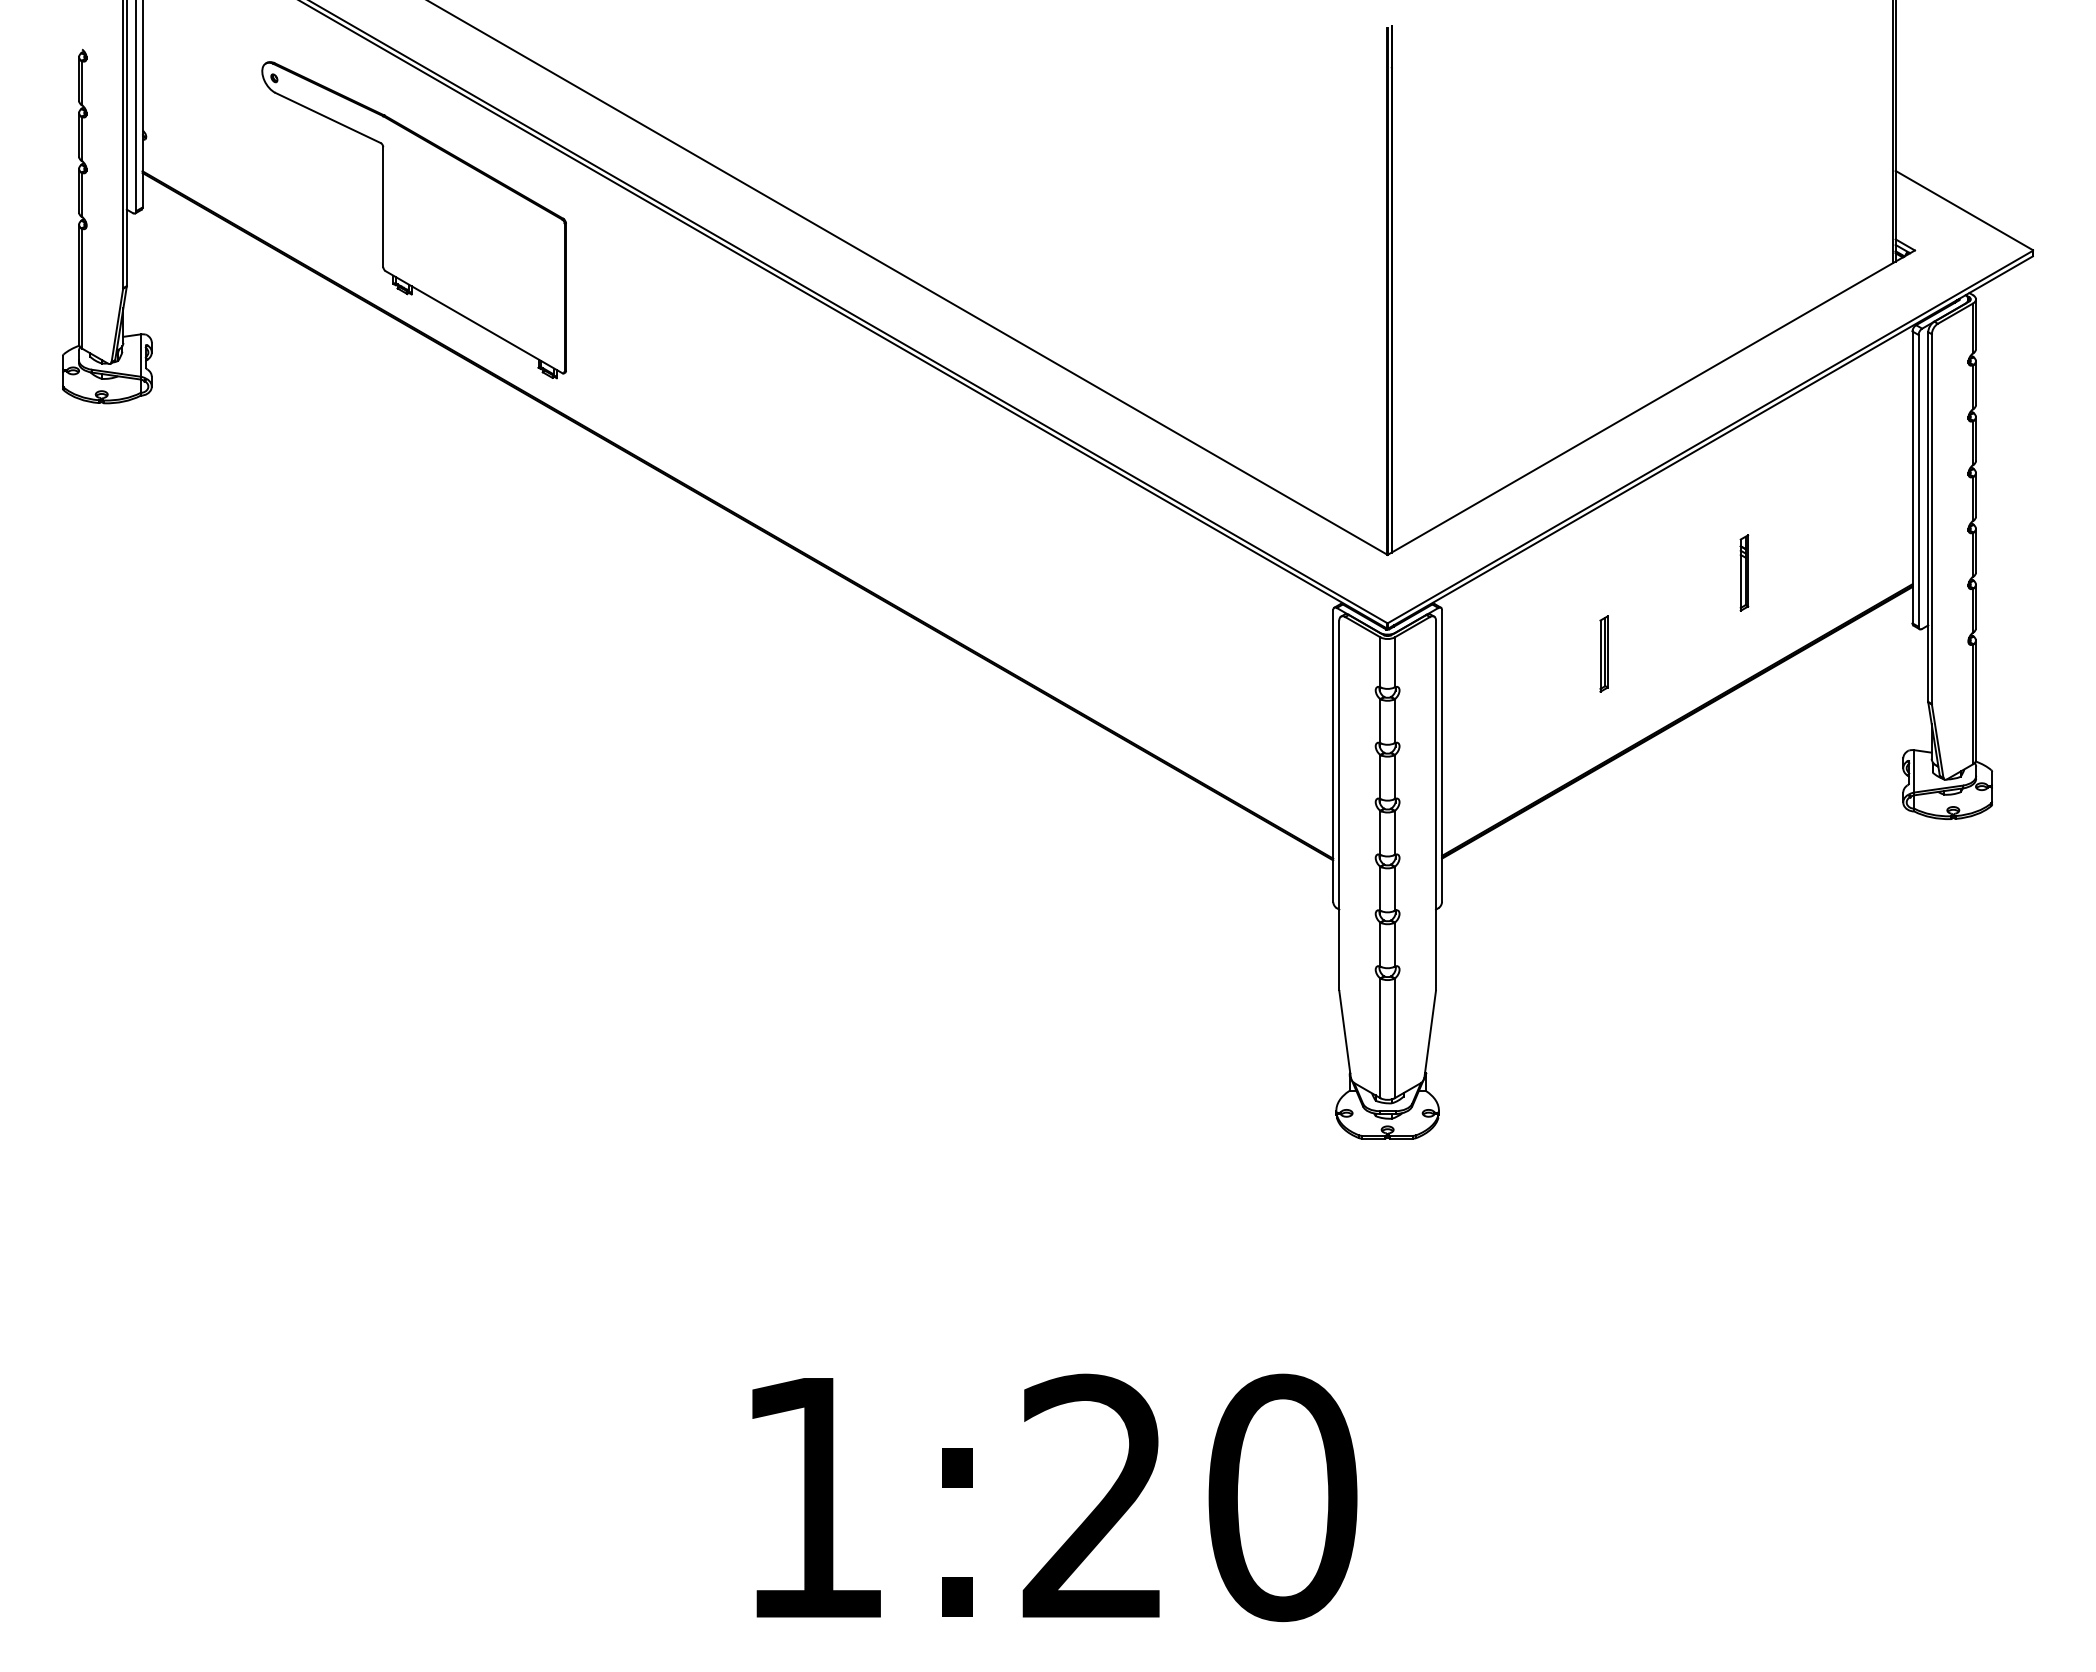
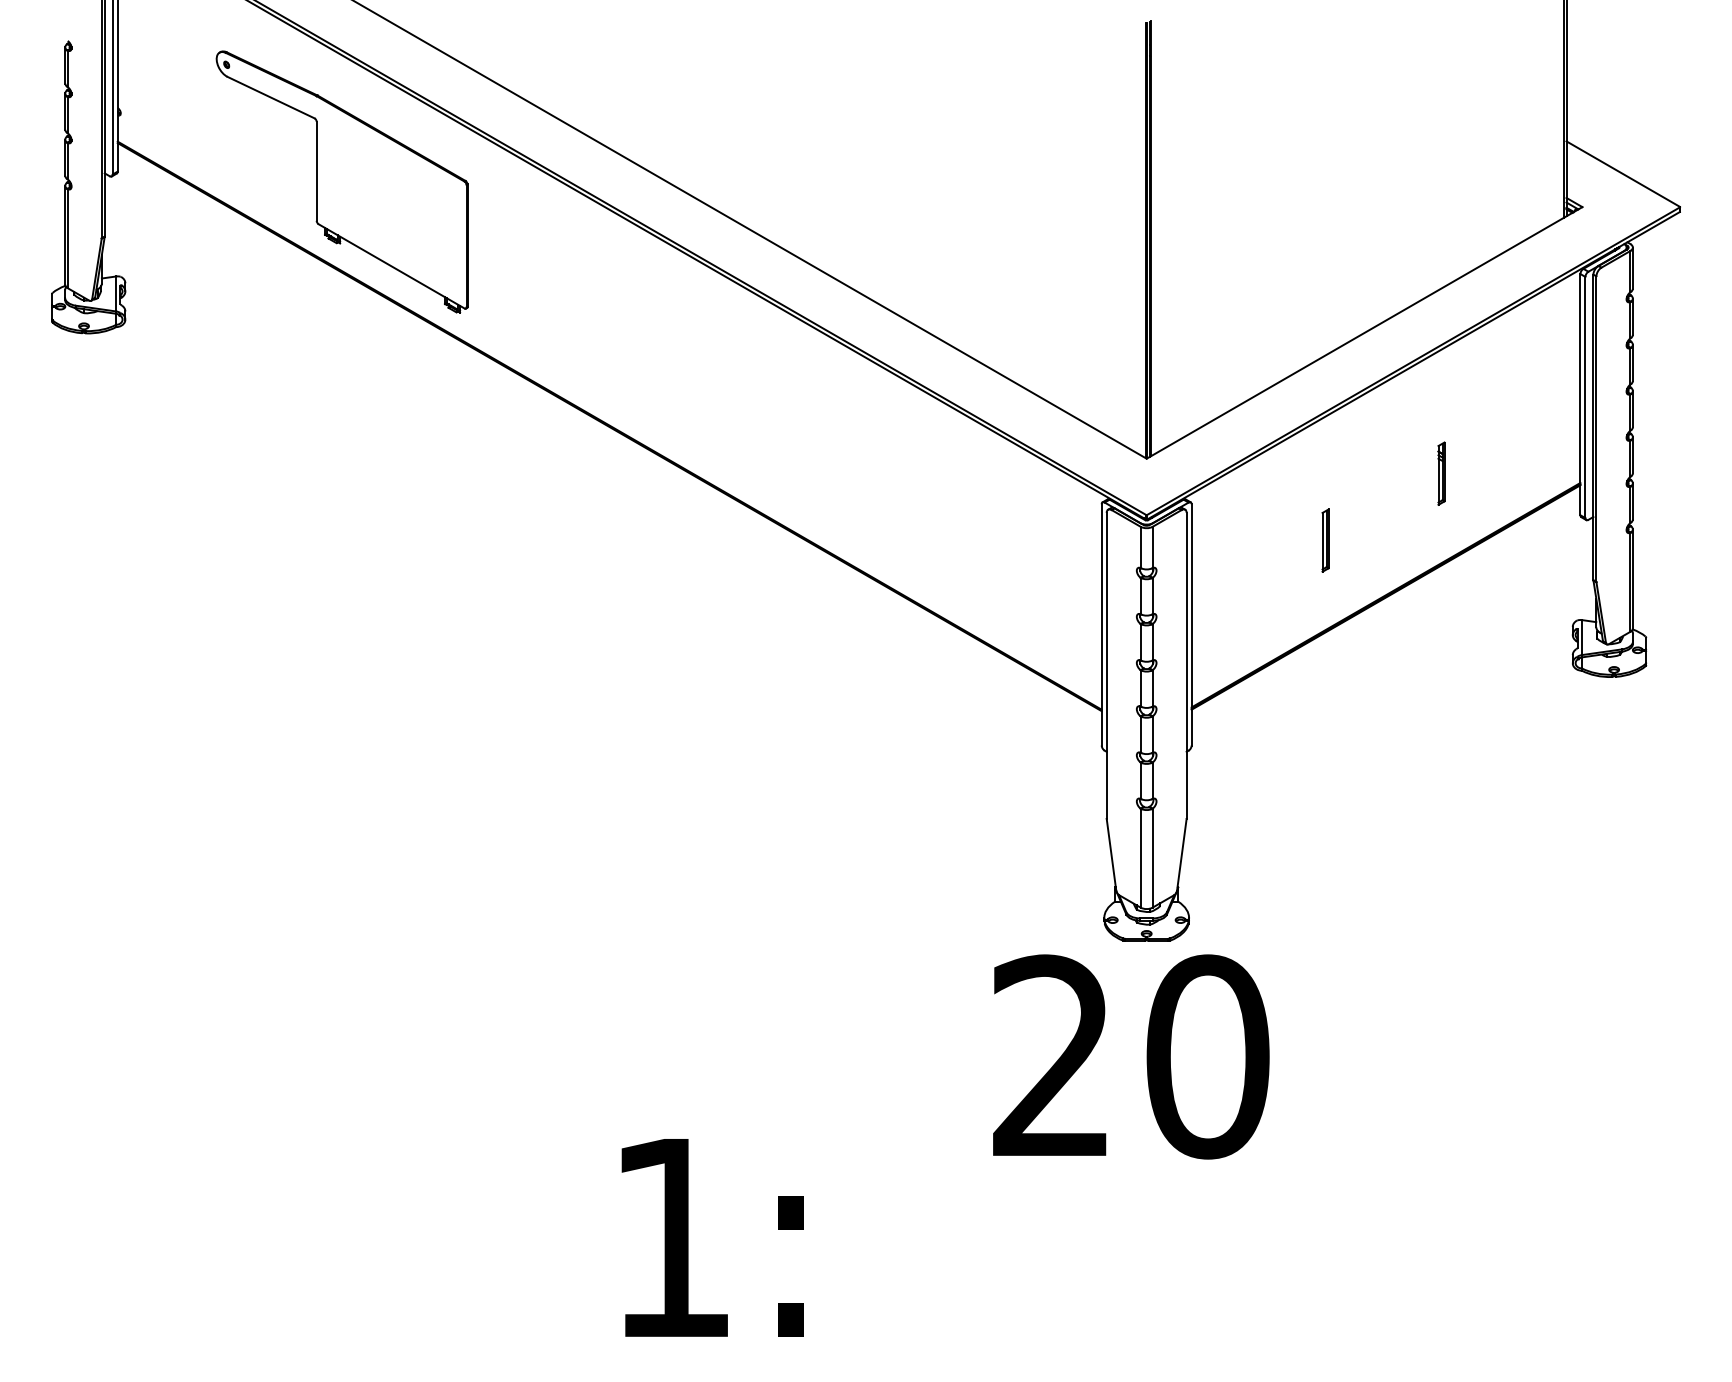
text: (1189, 1497) -> (1130, 1056), moved

